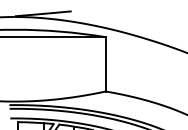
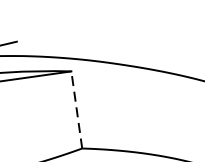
line: (105, 63) -> (76, 108), solid -> dashed

